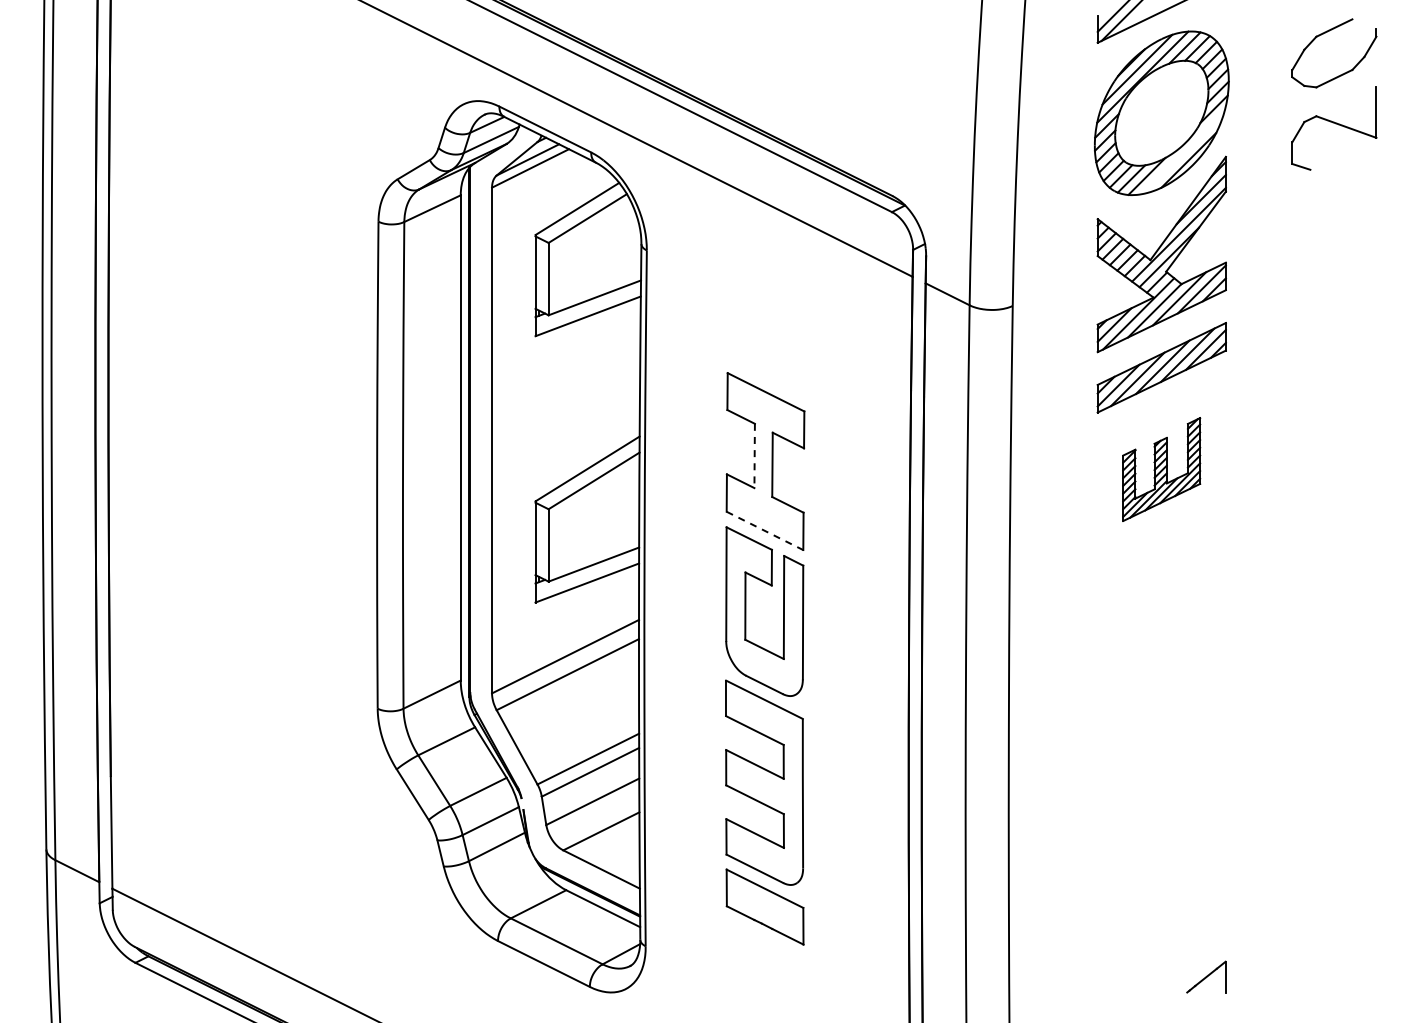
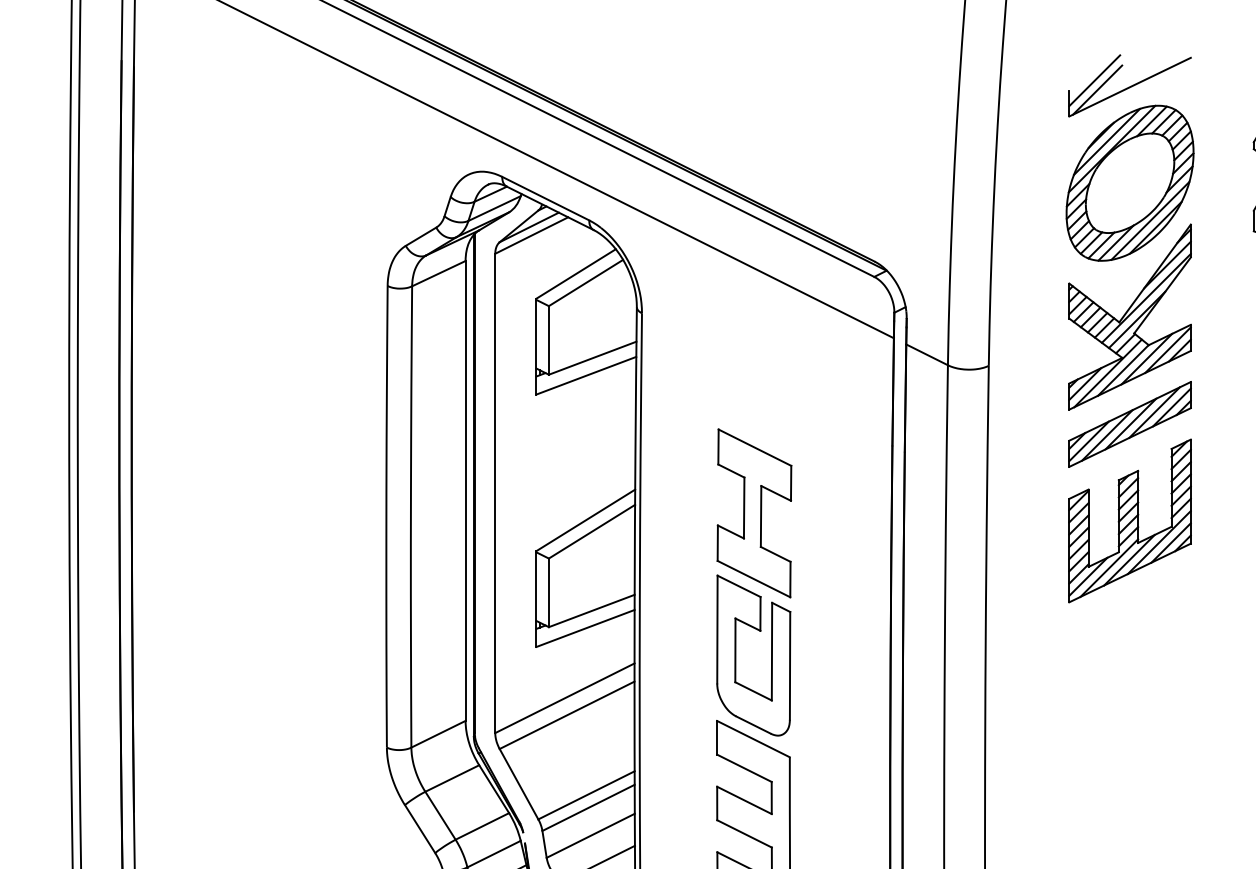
line: (1183, 152) -> (1150, 220), added
line: (754, 456) -> (744, 508), dashed -> solid
part: (1161, 469) -> (1129, 520), size x1.67
line: (765, 530) -> (754, 578), dashed -> solid

